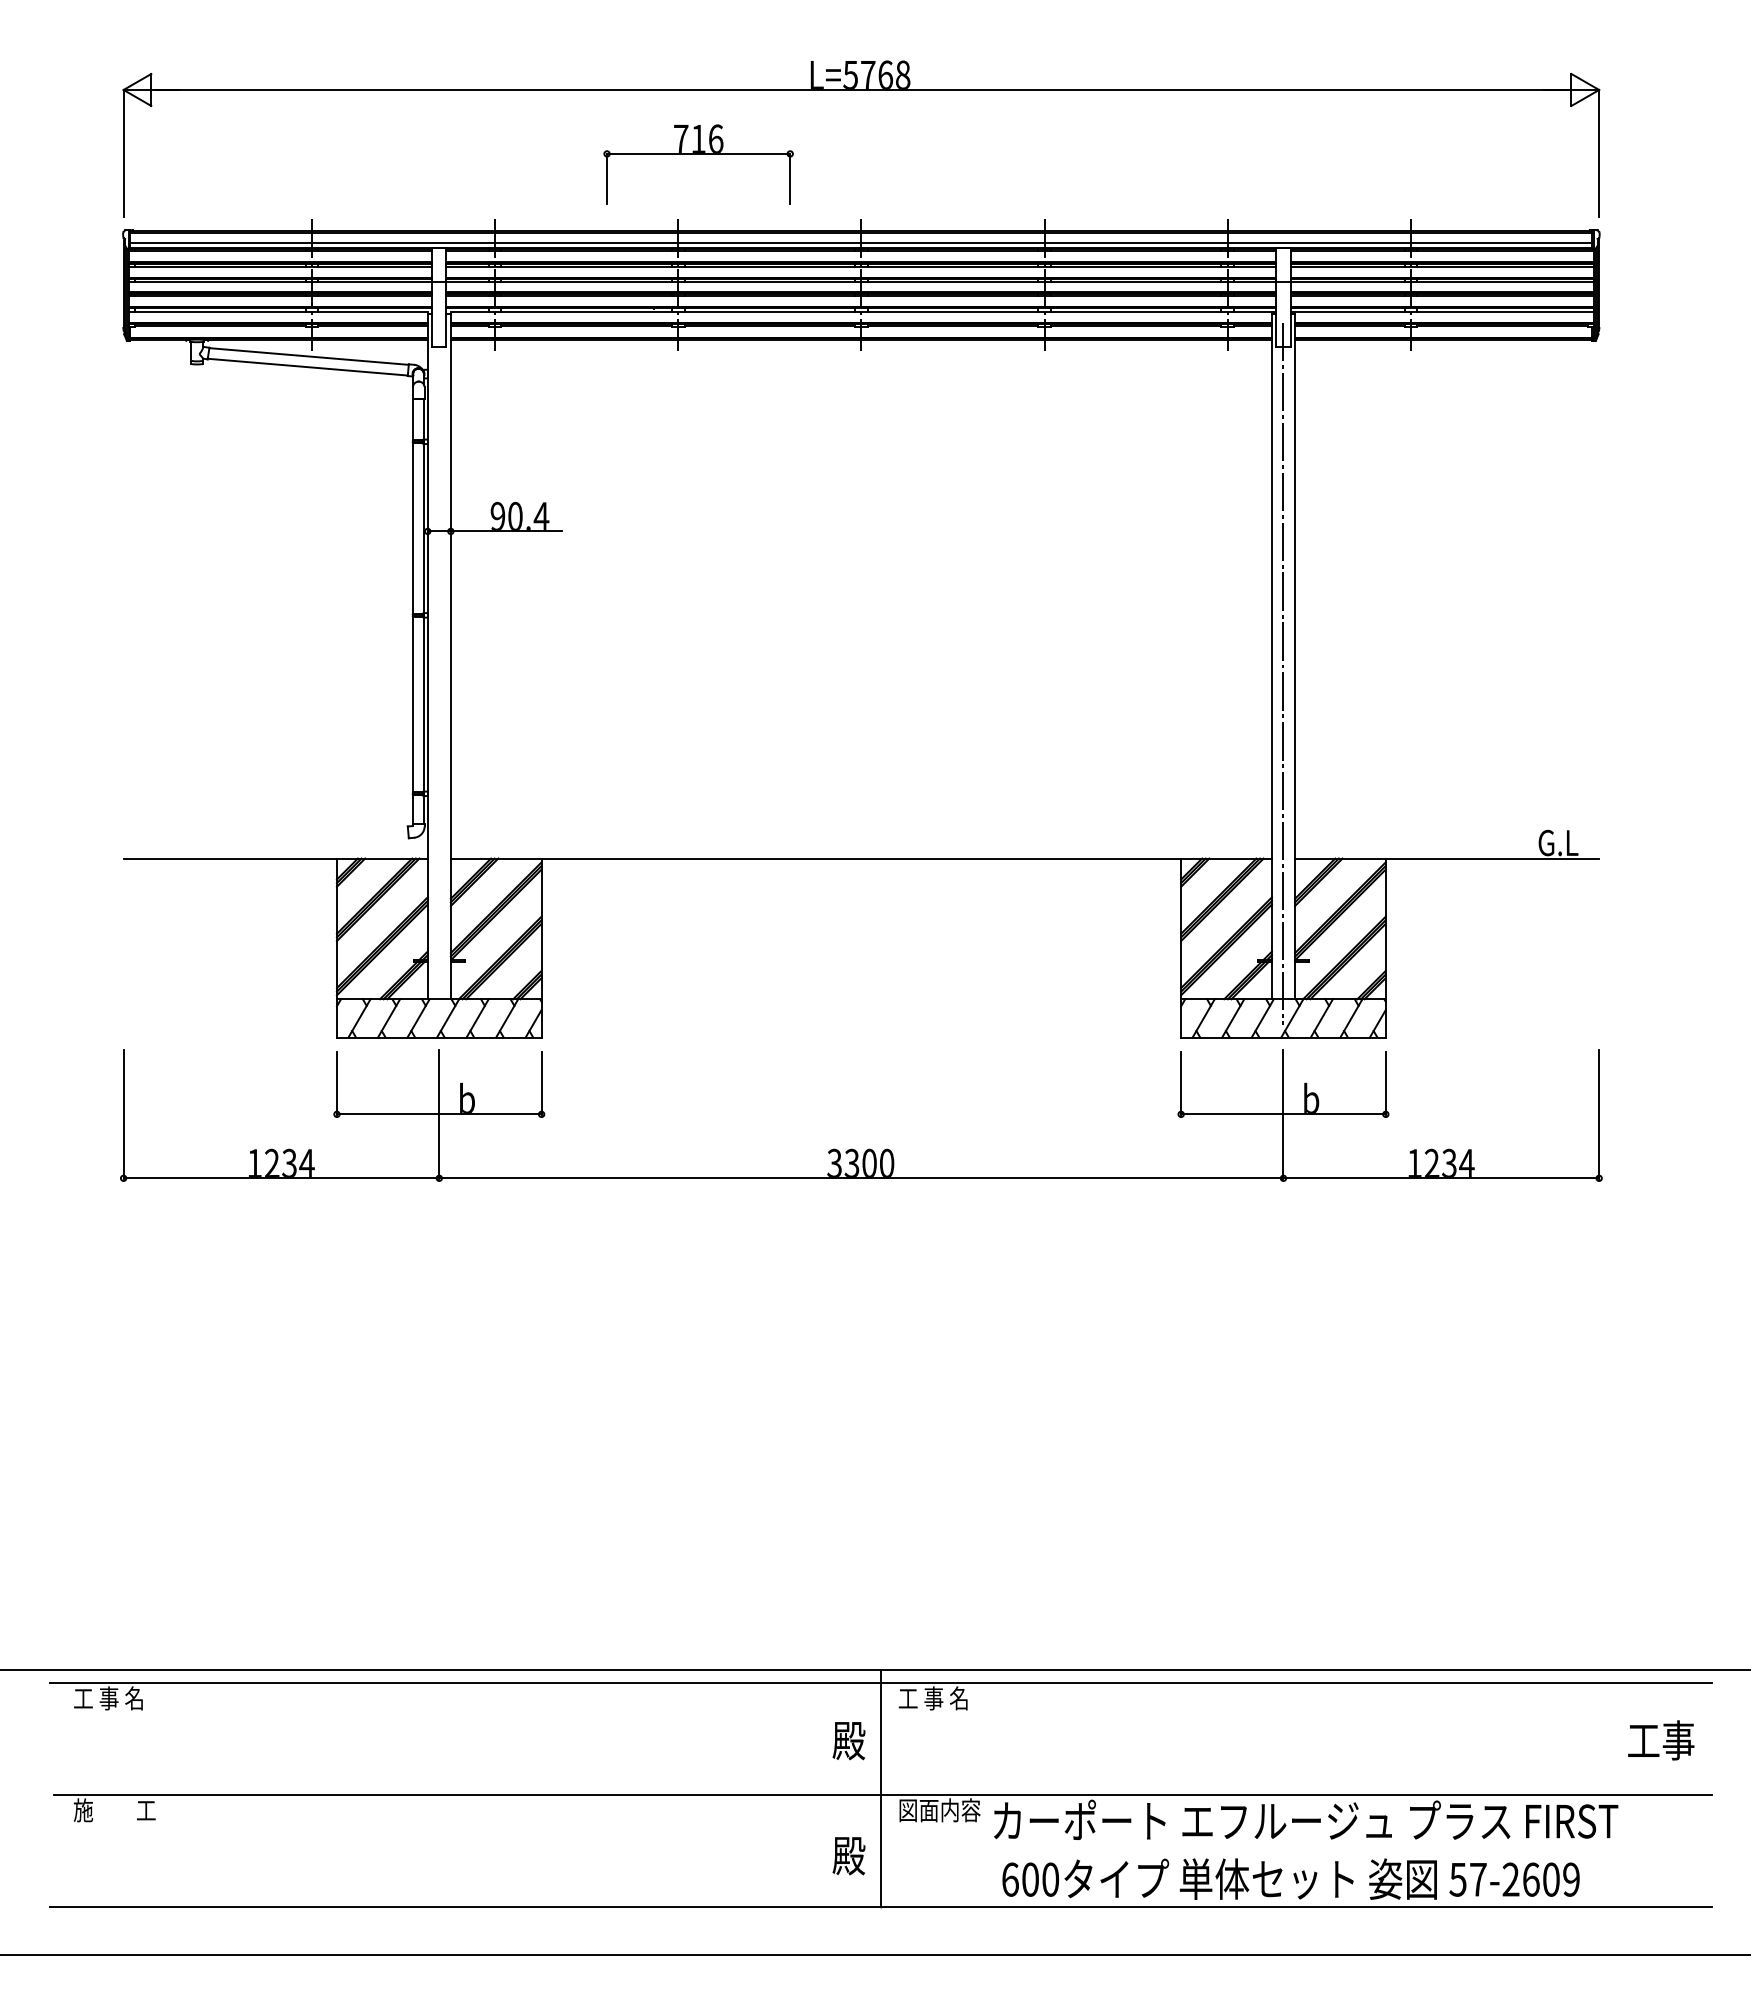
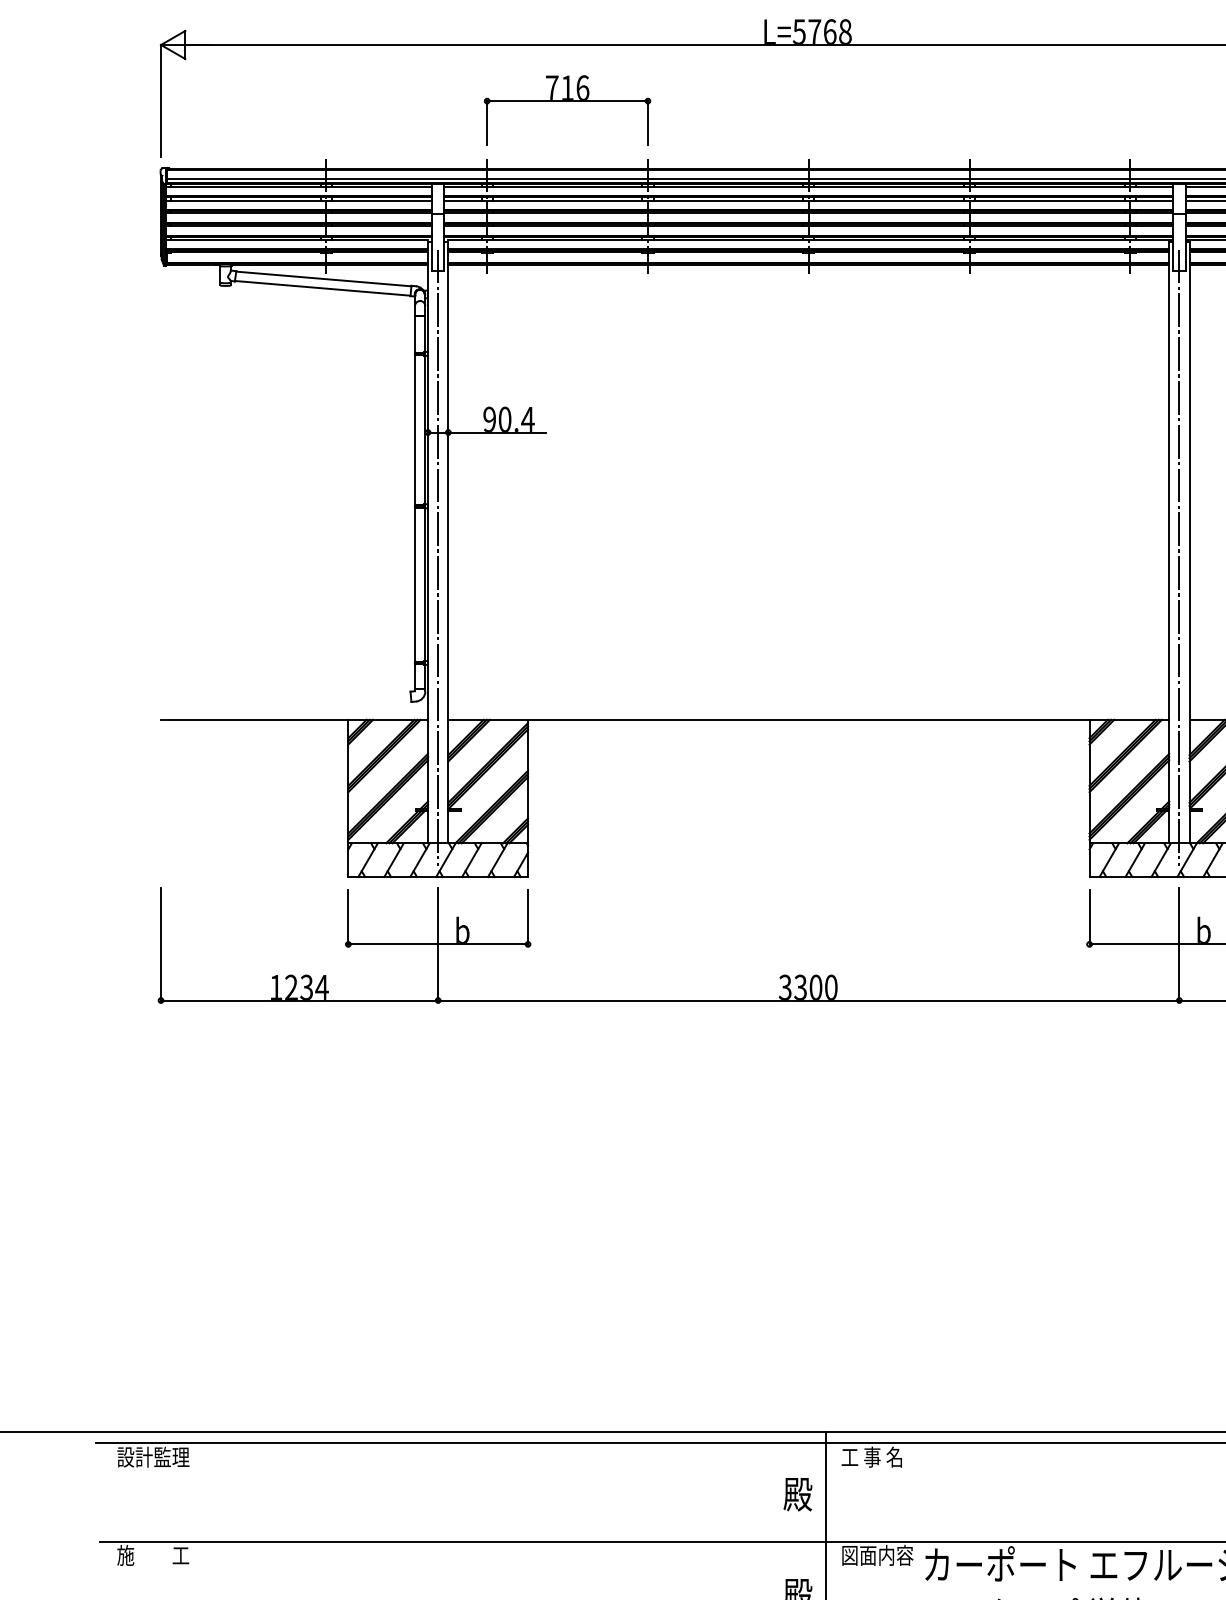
part: (698, 154) -> (567, 101), moved
line: (439, 673) -> (438, 557), added
text: (114, 1698) -> (153, 1457), 工 事 名 -> 設計監理

